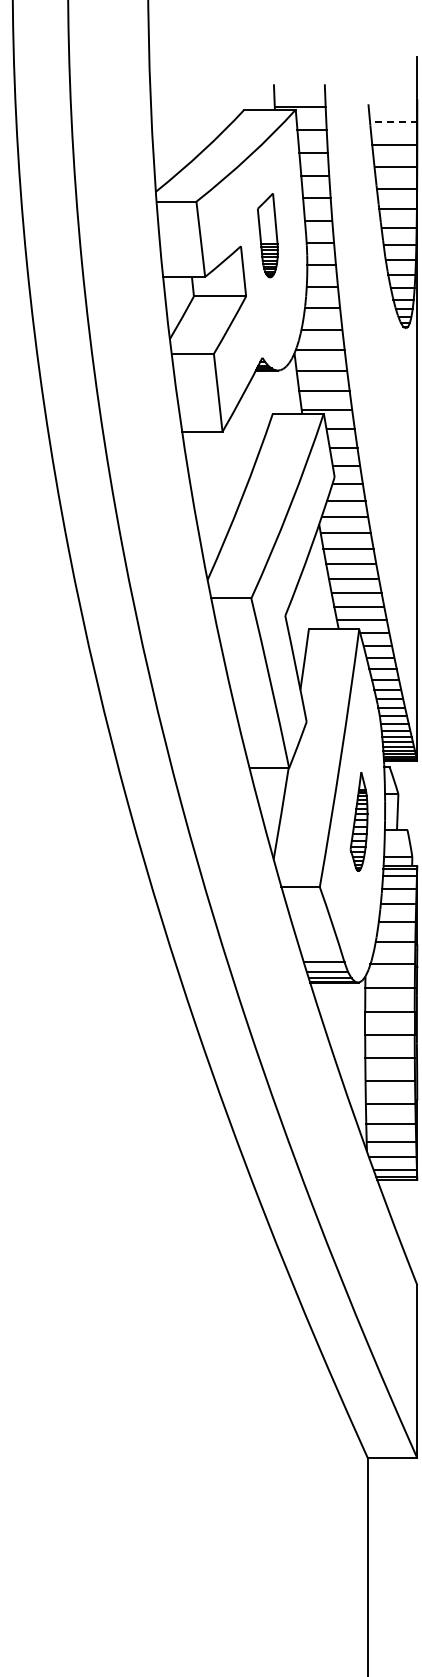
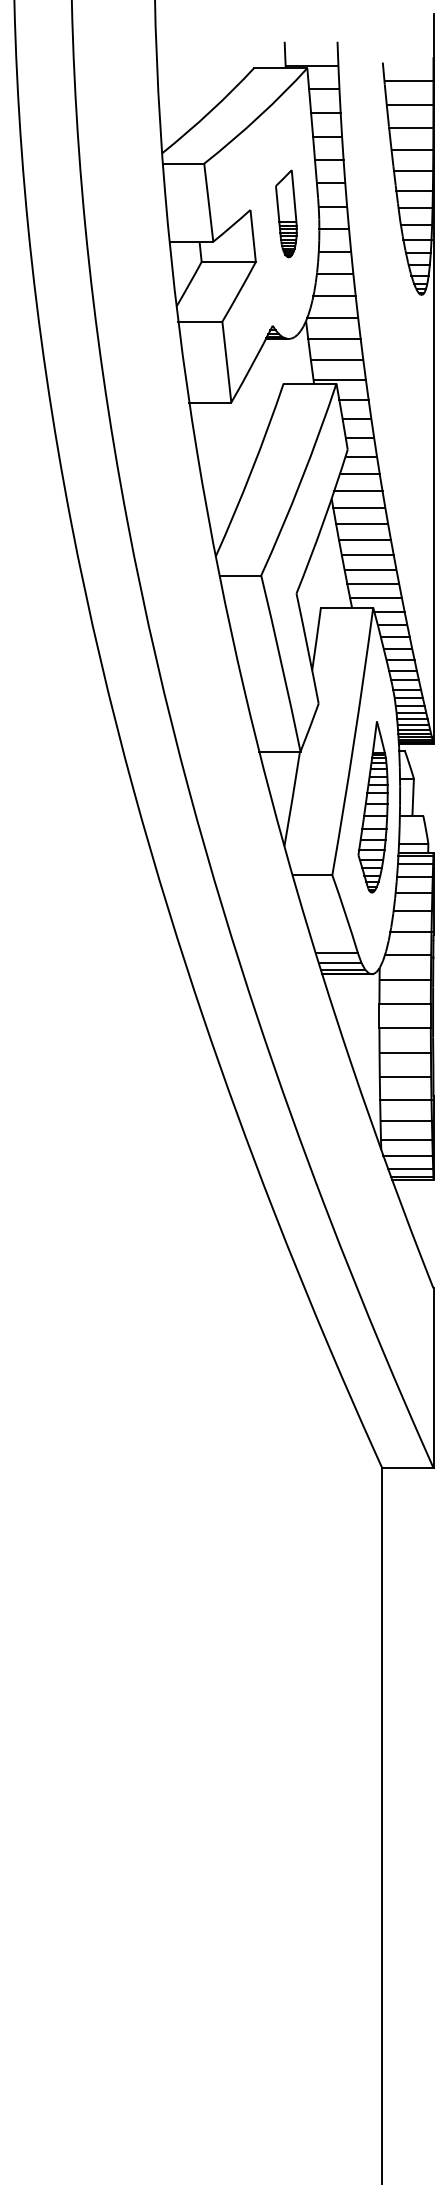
line: (393, 122) -> (408, 81), dashed -> solid
part: (267, 235) -> (286, 213), moved
part: (358, 821) -> (372, 807), size x1.67

